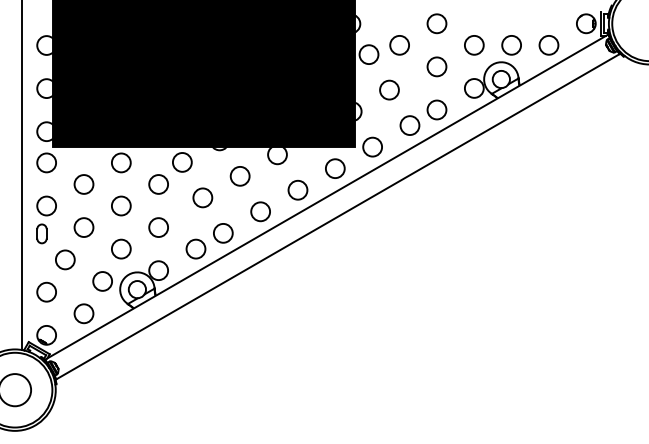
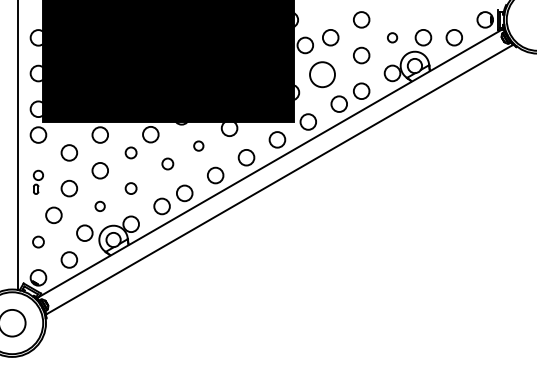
circle: (474, 45) -> (392, 37), size x0.6
circle: (388, 89) -> (321, 74), size x1.6
circle: (239, 175) -> (198, 145), size x0.6
circle: (157, 183) -> (130, 152), size x0.7
circle: (202, 197) -> (167, 163), size x0.7
part: (46, 220) -> (38, 182), size x0.6
circle: (157, 227) -> (130, 188), size x0.7
circle: (120, 249) -> (99, 206), size x0.6
circle: (46, 291) -> (38, 241), size x0.7

